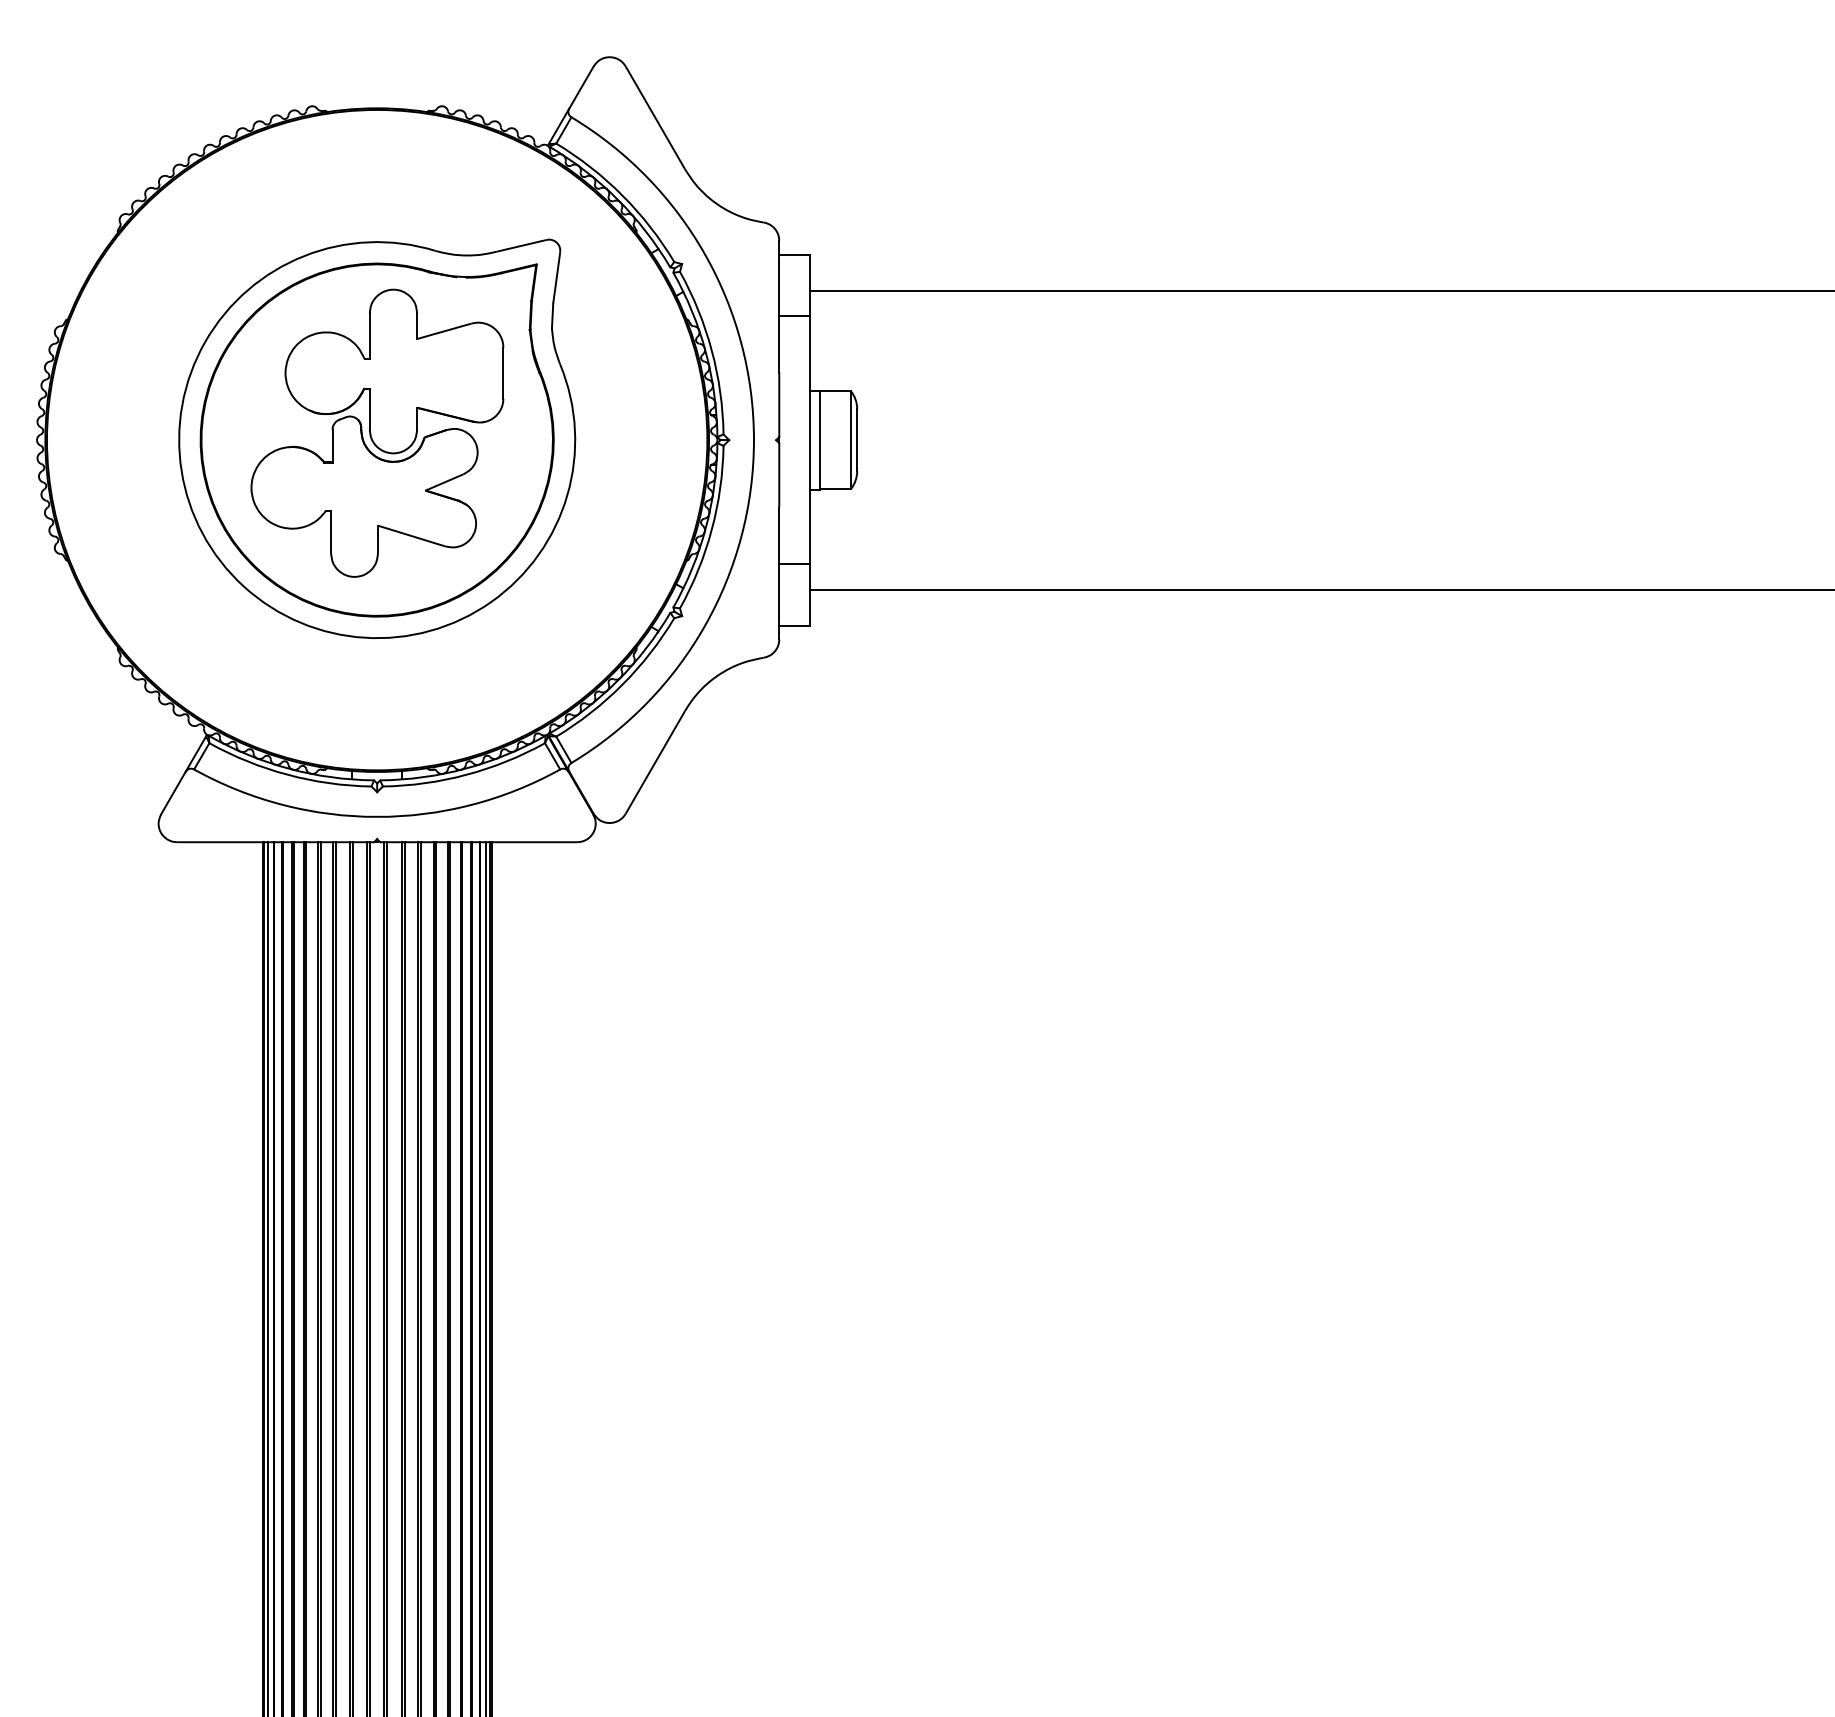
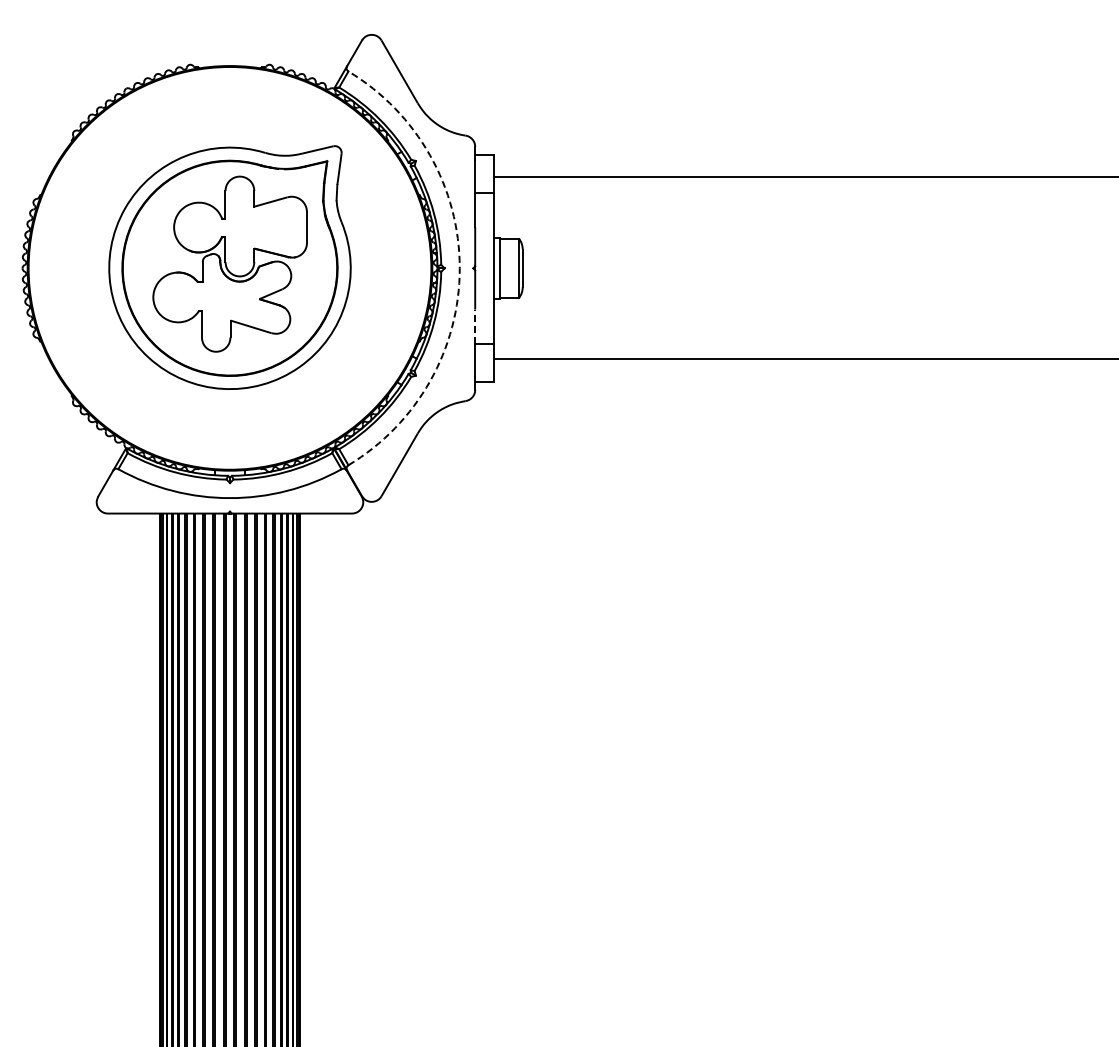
arc: (753, 440) -> (459, 268), solid -> dashed
line: (779, 535) -> (475, 326), solid -> dashed

